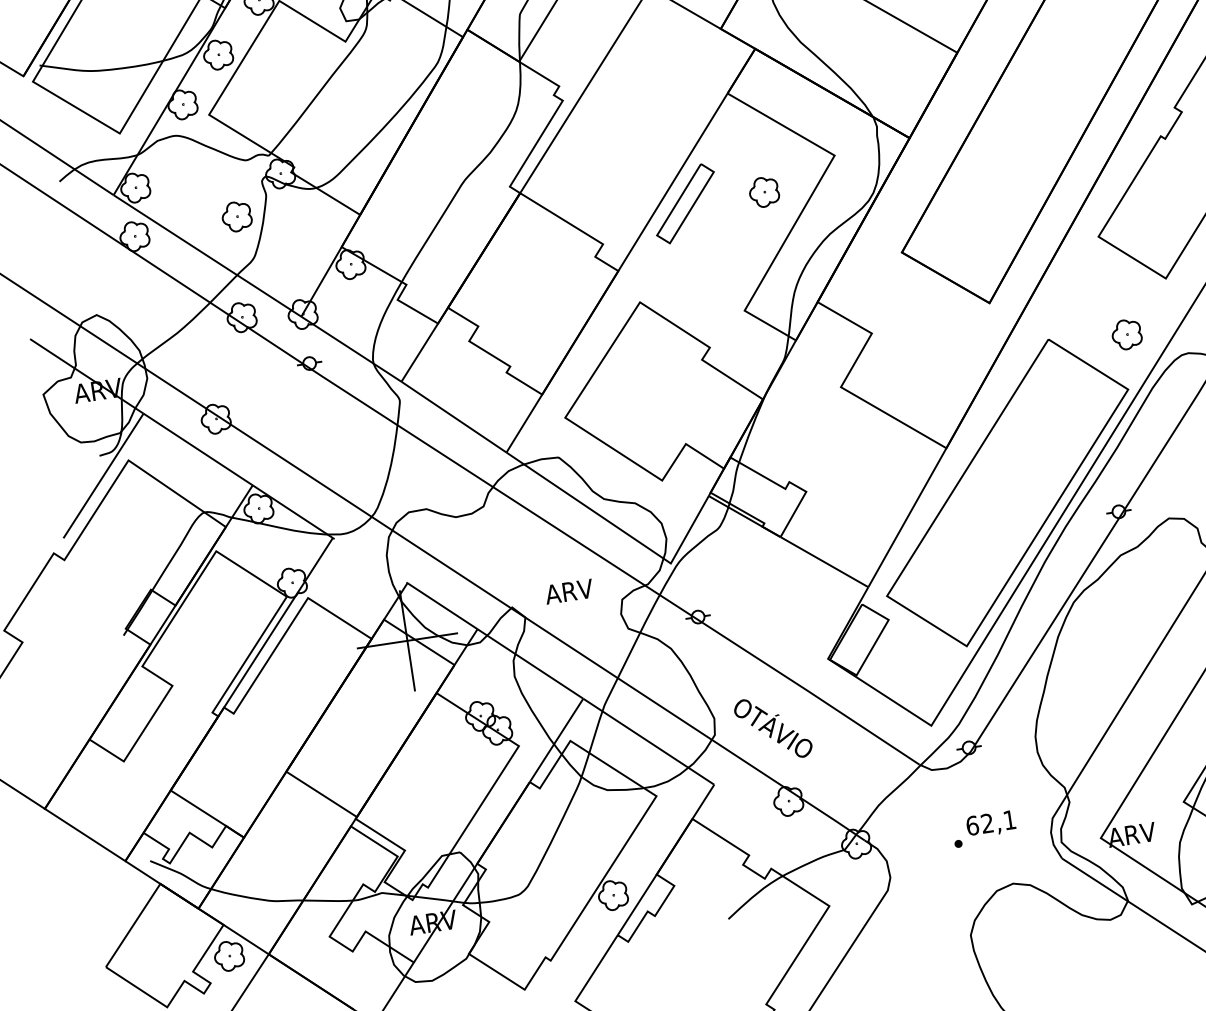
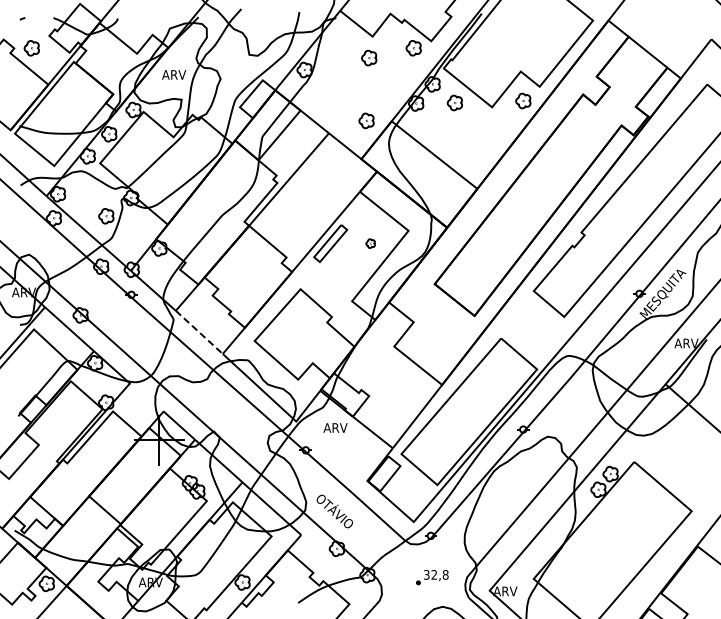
part: (763, 191) -> (370, 243), size x0.6
part: (1126, 333) -> (540, 341), removed
line: (454, 417) -> (199, 332), solid -> dashed
text: (568, 590) -> (335, 427), moved
text: (989, 822) -> (435, 574), 62,1 -> 32,8

